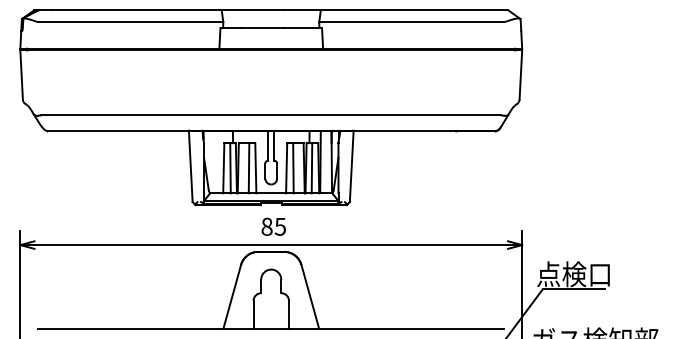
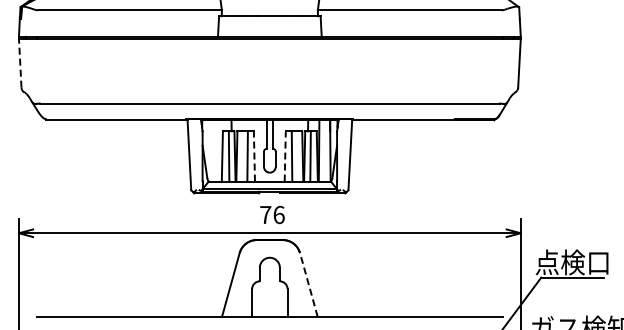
line: (21, 75) -> (20, 63), solid -> dashed
line: (255, 167) -> (254, 155), solid -> dashed
line: (286, 167) -> (285, 155), solid -> dashed
text: (273, 226) -> (272, 214), 85 -> 76
line: (310, 296) -> (309, 284), solid -> dashed

